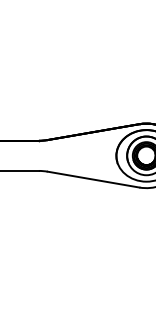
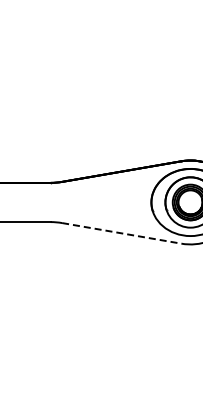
line: (93, 179) -> (121, 233), solid -> dashed

